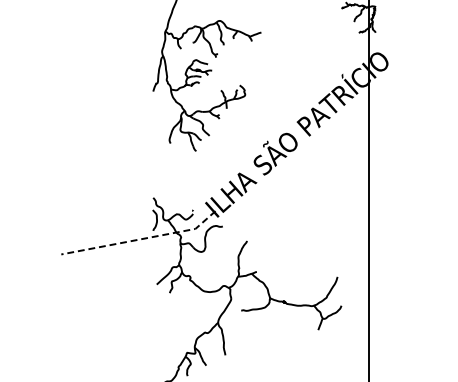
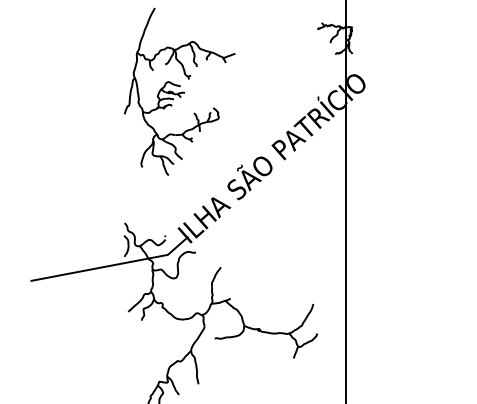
line: (141, 239) -> (112, 265), dashed -> solid

